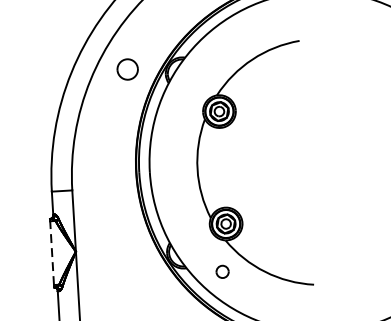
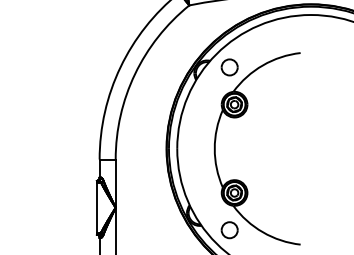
part: (127, 69) -> (229, 67), moved
line: (51, 252) -> (96, 207), dashed -> solid
part: (222, 272) -> (229, 230), size x1.67

